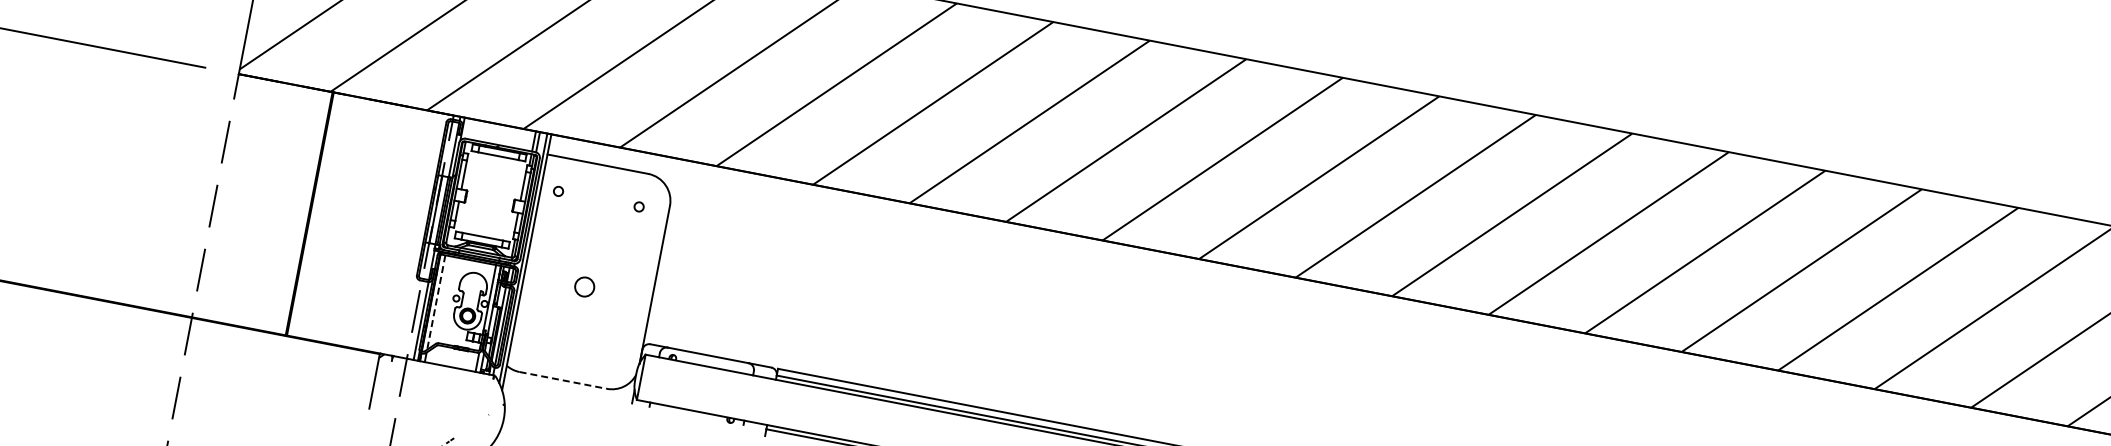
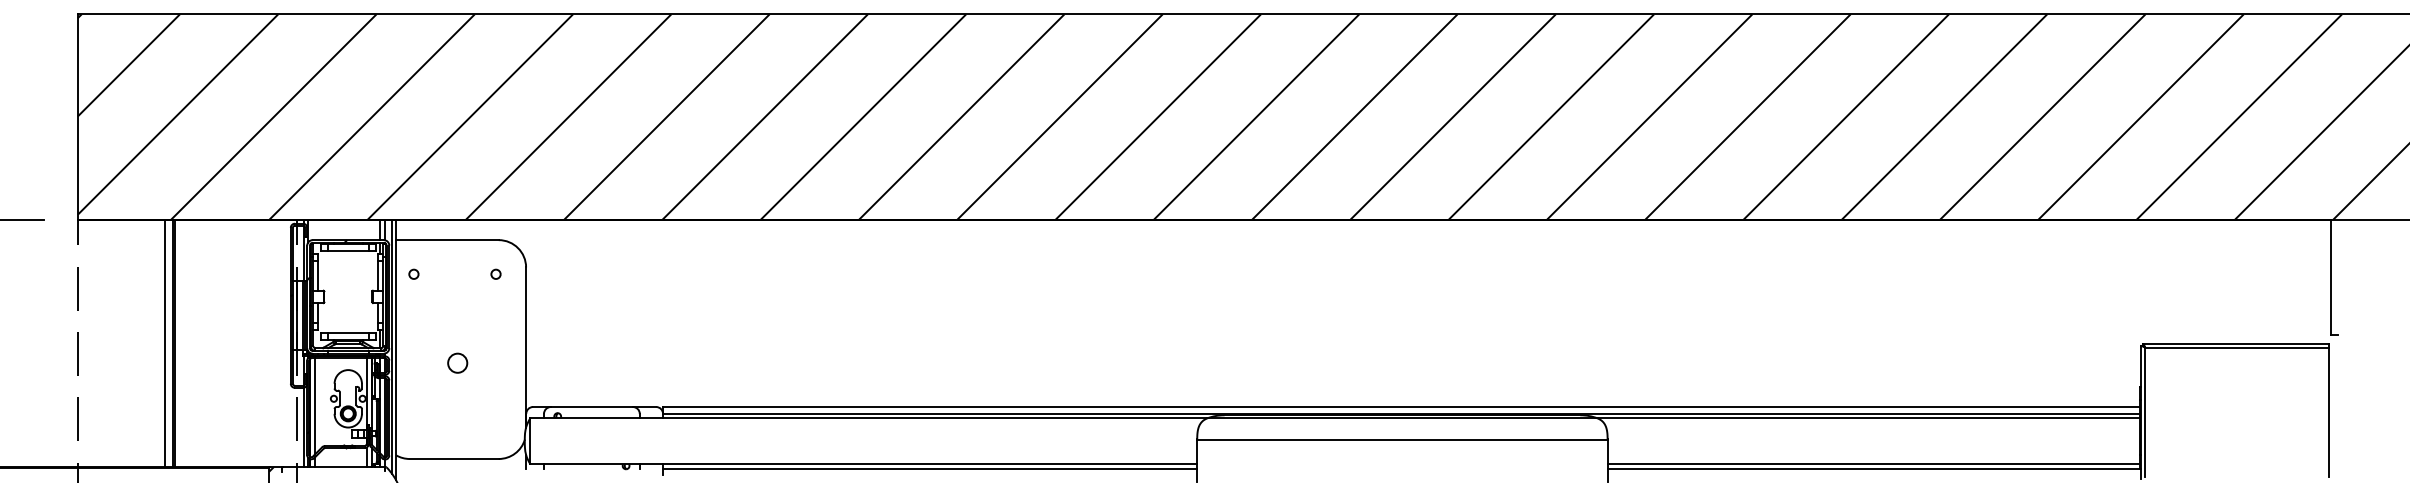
line: (301, 212) -> (165, 343), added
line: (435, 303) -> (314, 407), dashed -> solid
line: (563, 380) -> (454, 459), dashed -> solid

